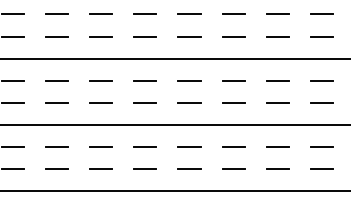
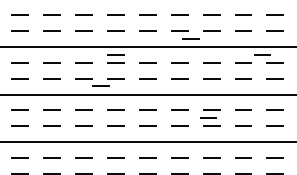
line: (204, 47) -> (190, 38), added
line: (101, 69) -> (115, 54), added
line: (303, 69) -> (262, 54), added
line: (80, 112) -> (100, 85), added
line: (229, 156) -> (208, 117), added

